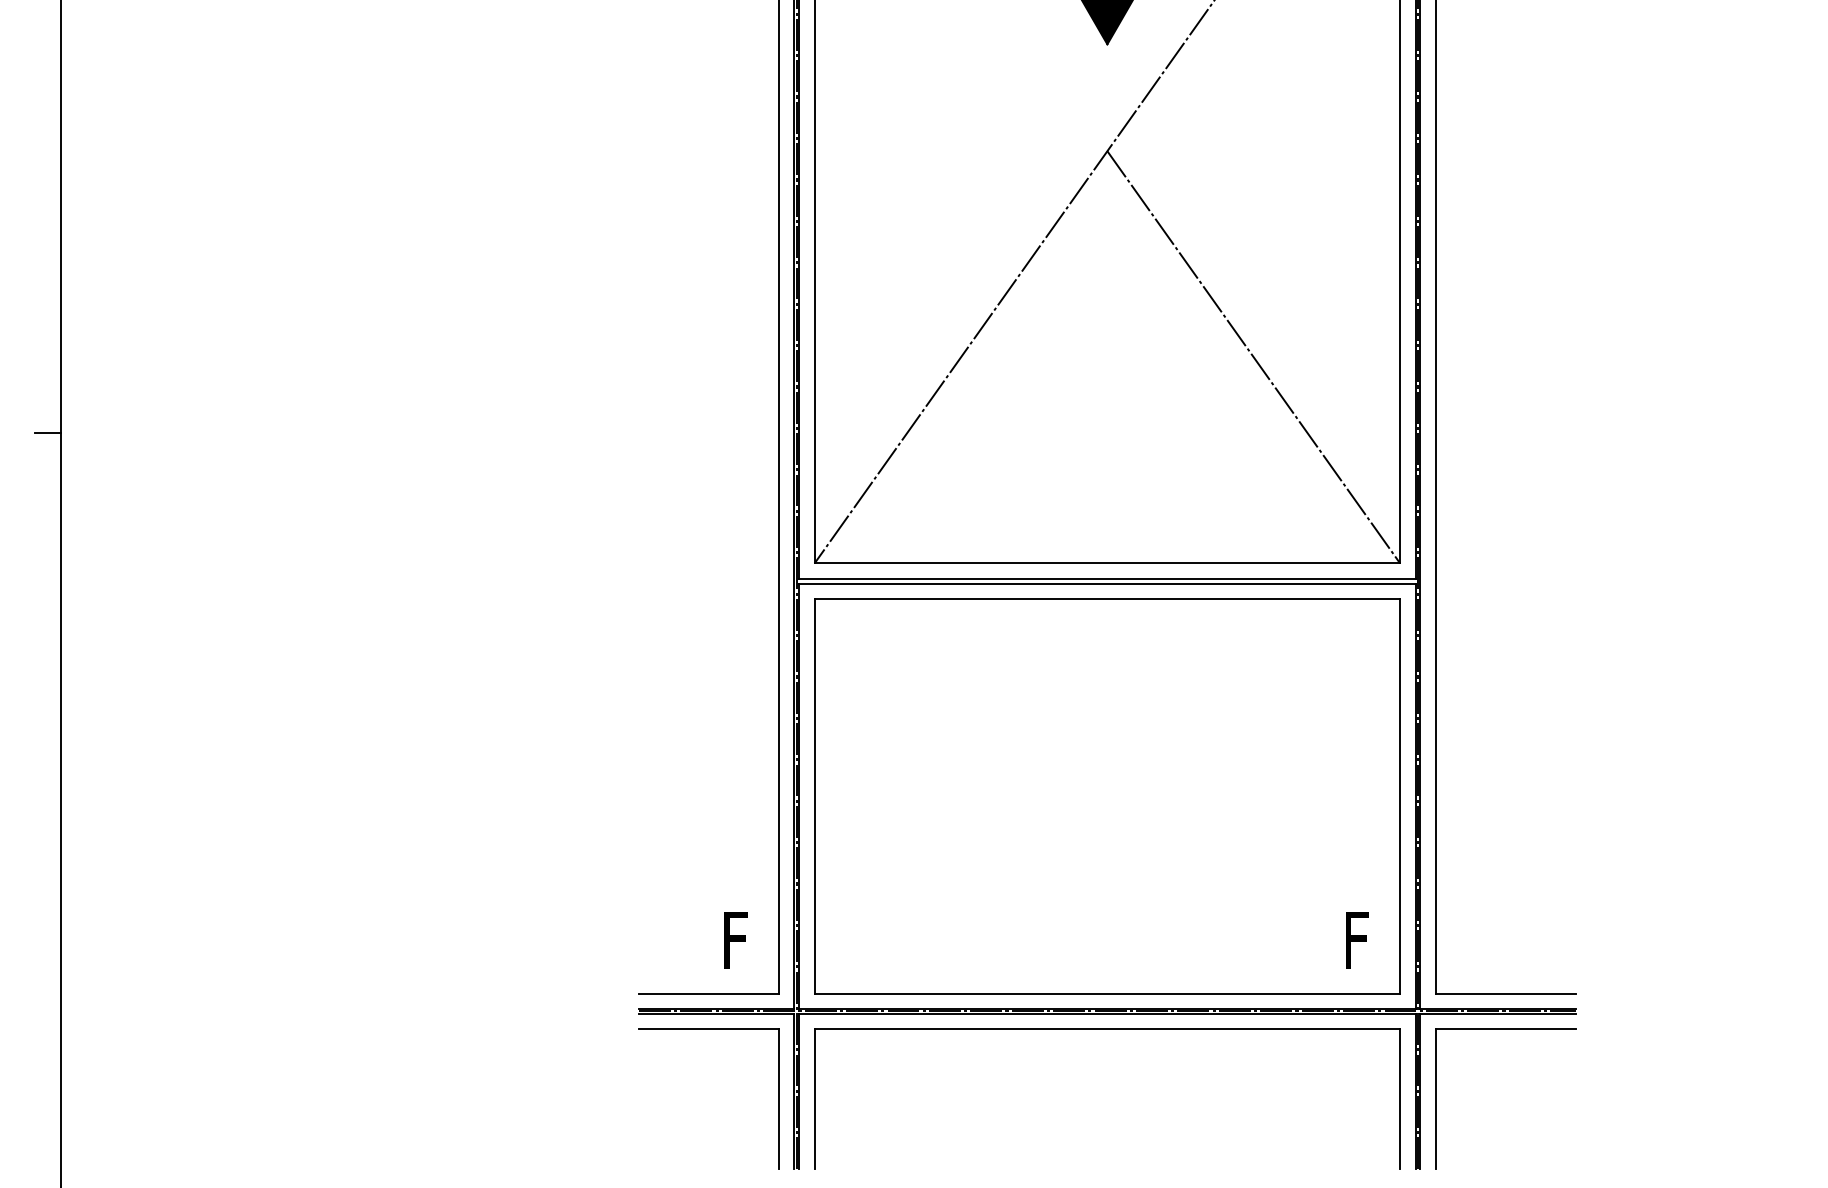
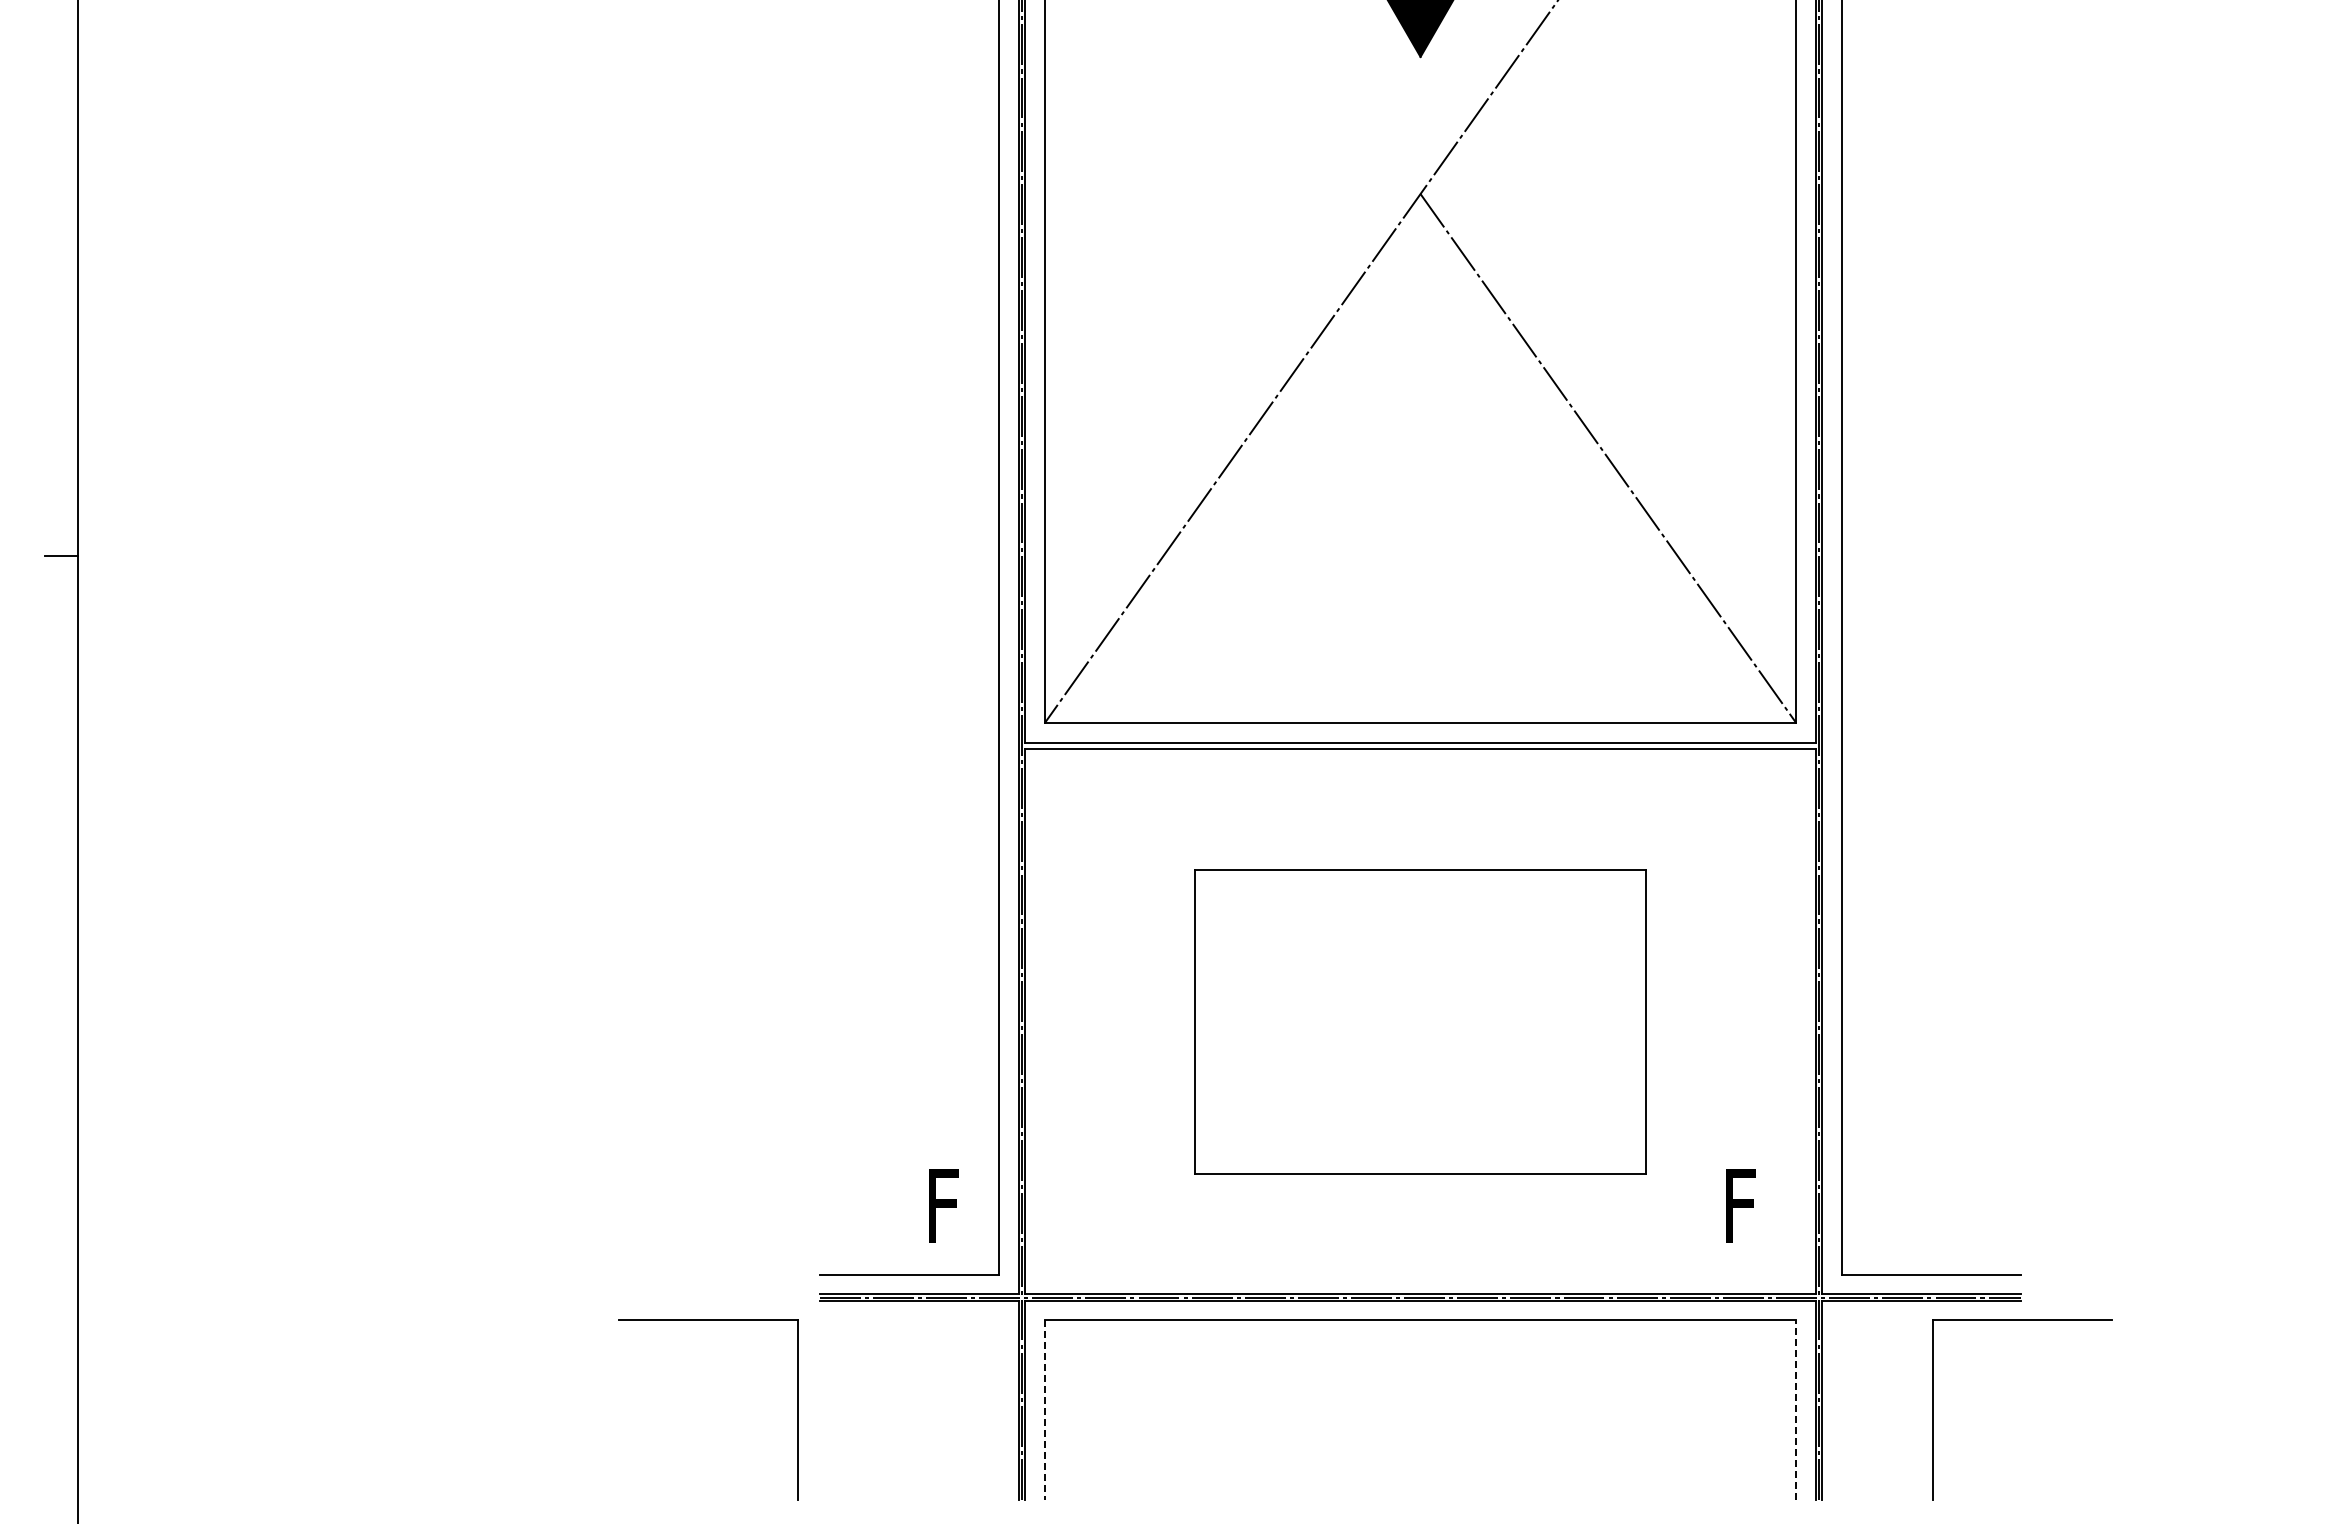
part: (1107, 796) -> (1420, 1021), size x0.6
part: (708, 1029) -> (708, 1320), moved
part: (1505, 1029) -> (2022, 1320), moved
line: (814, 1099) -> (1045, 1410), solid -> dashed
line: (1400, 1099) -> (1796, 1410), solid -> dashed

